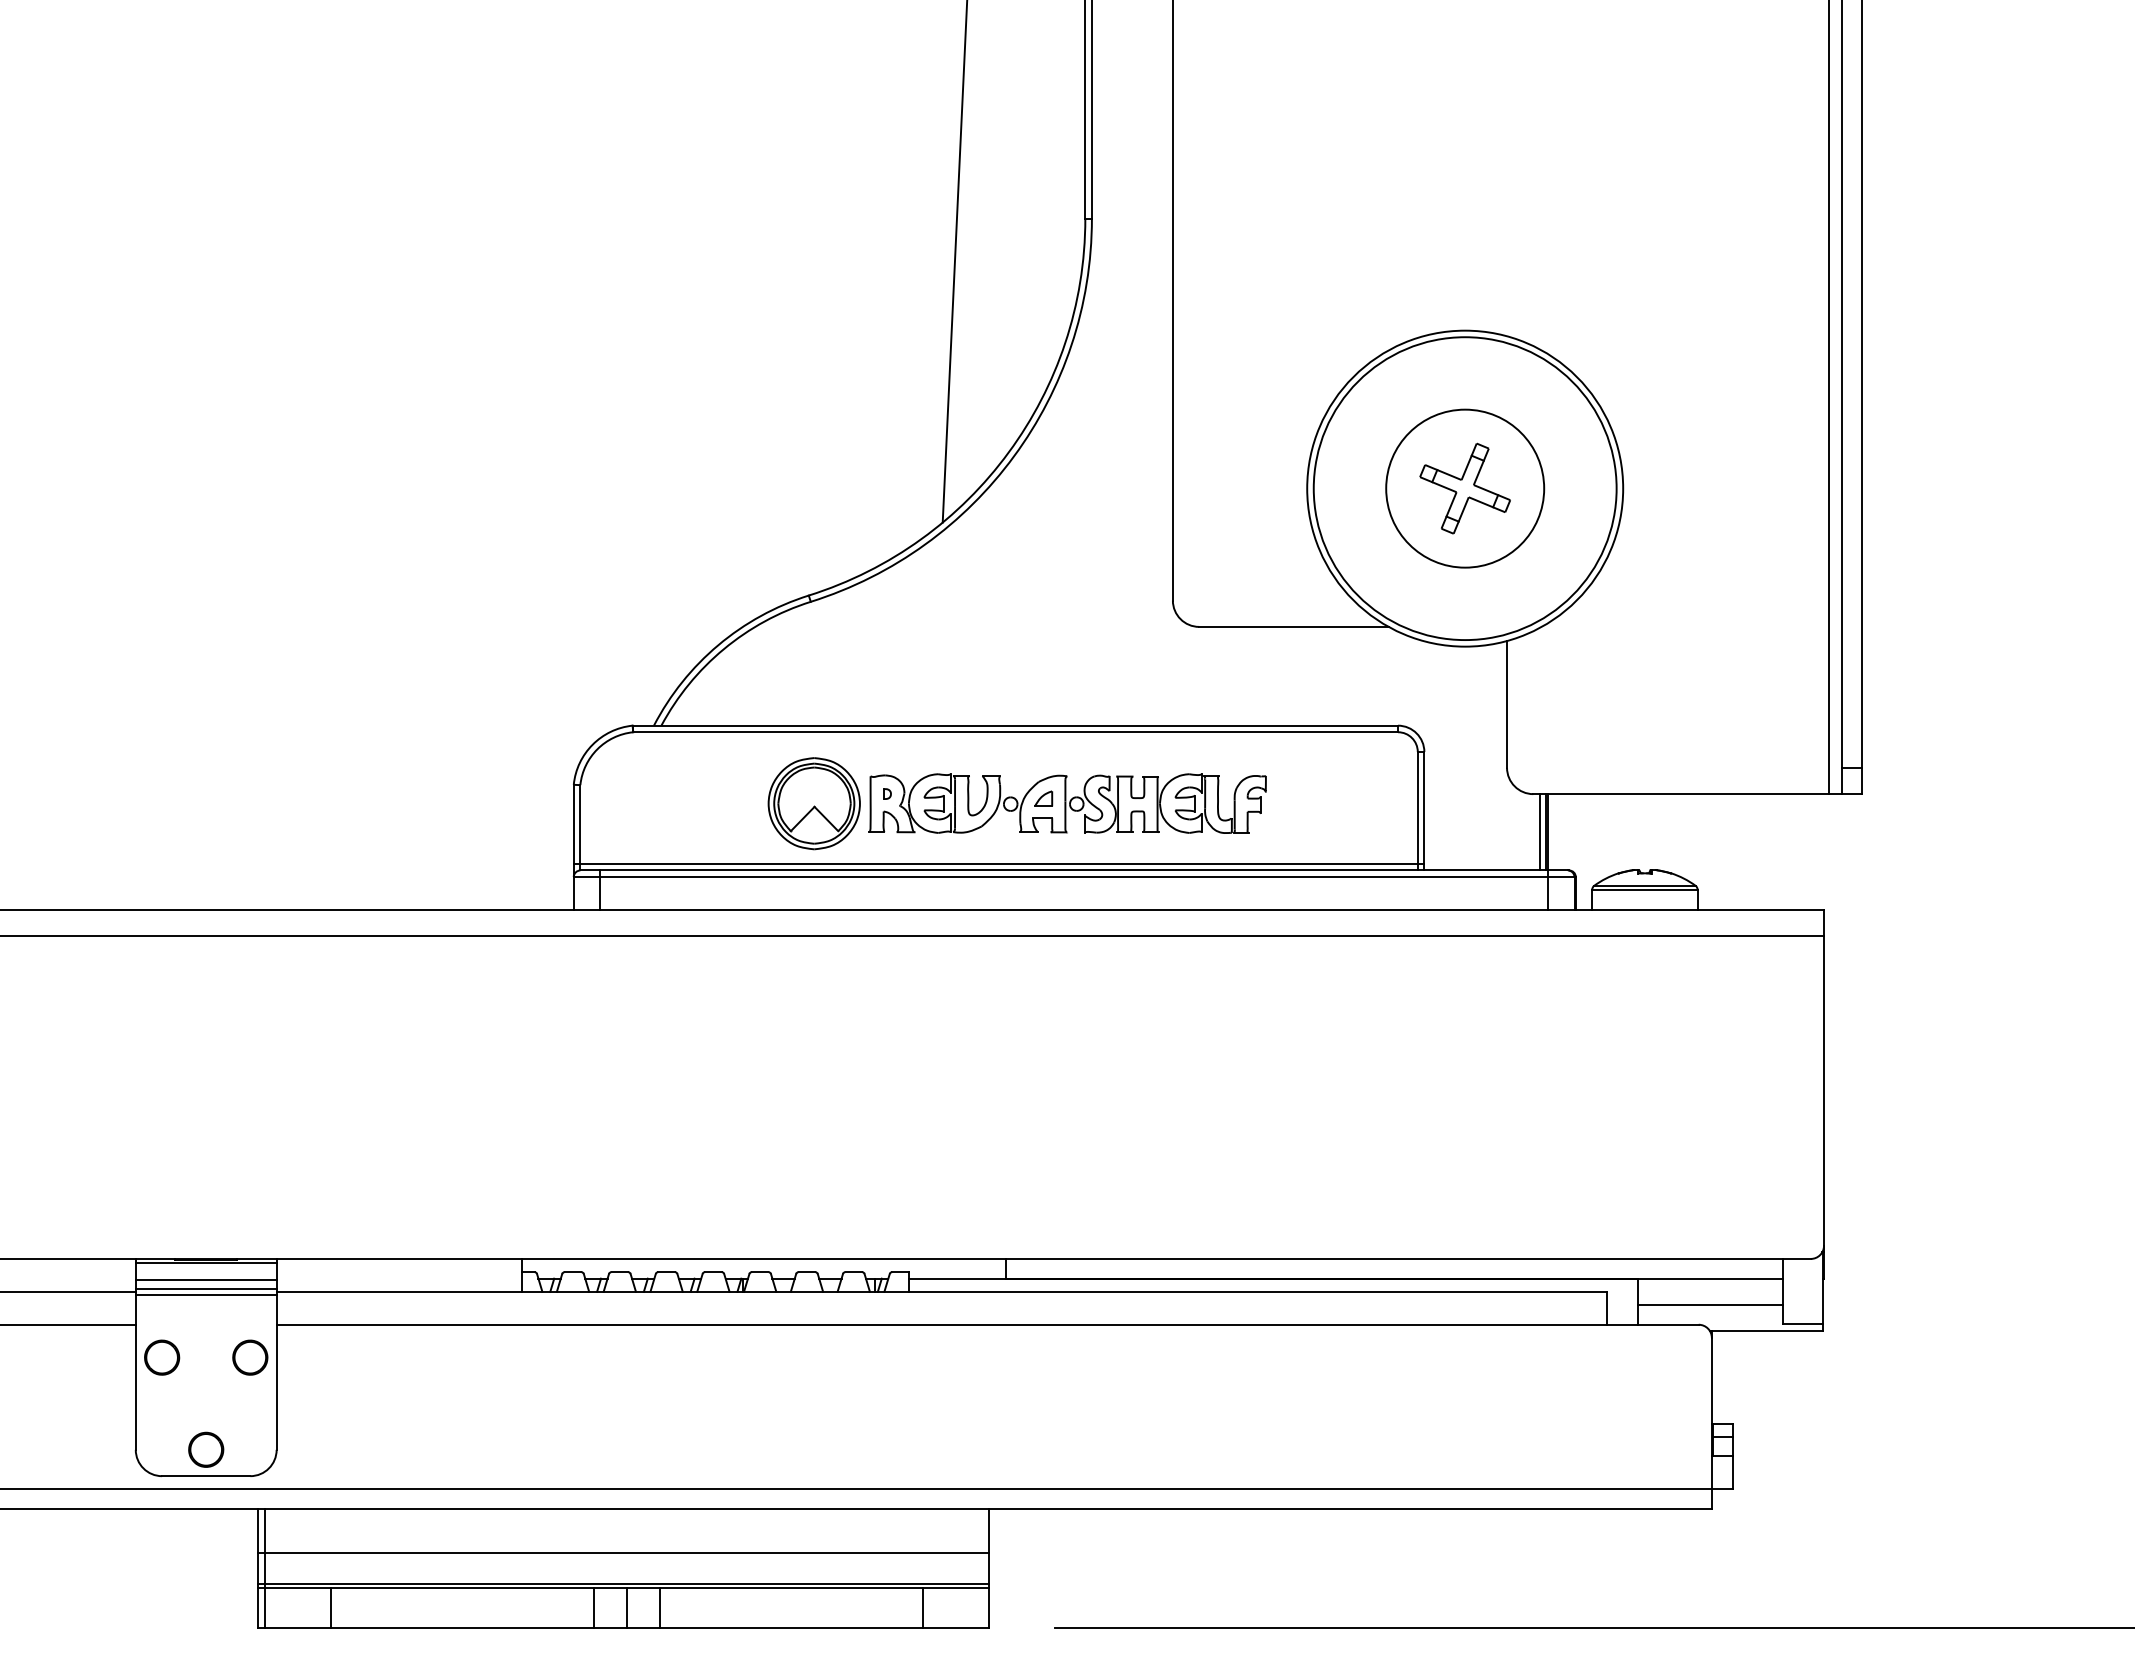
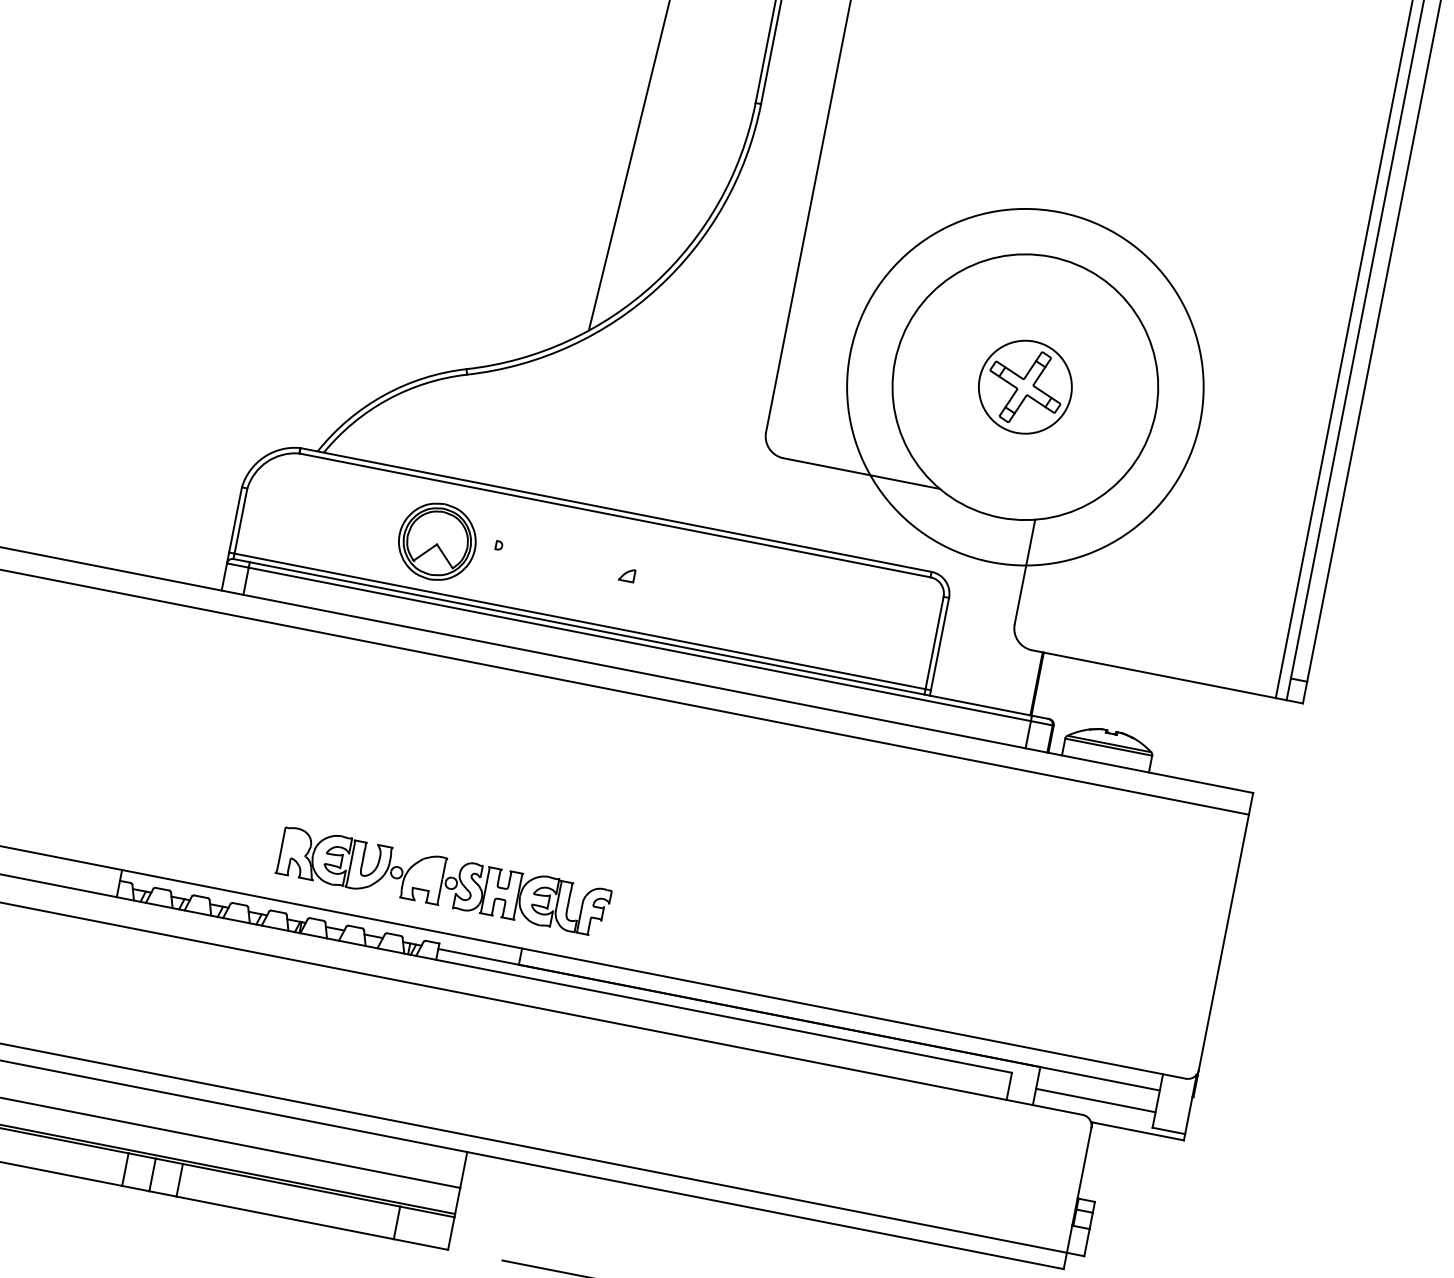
circle: (1464, 488) -> (1024, 386), size x1.4
circle: (1465, 488) -> (1025, 387), size x0.7
part: (1067, 803) -> (443, 881), moved
line: (1539, 832) -> (1031, 682), removed

